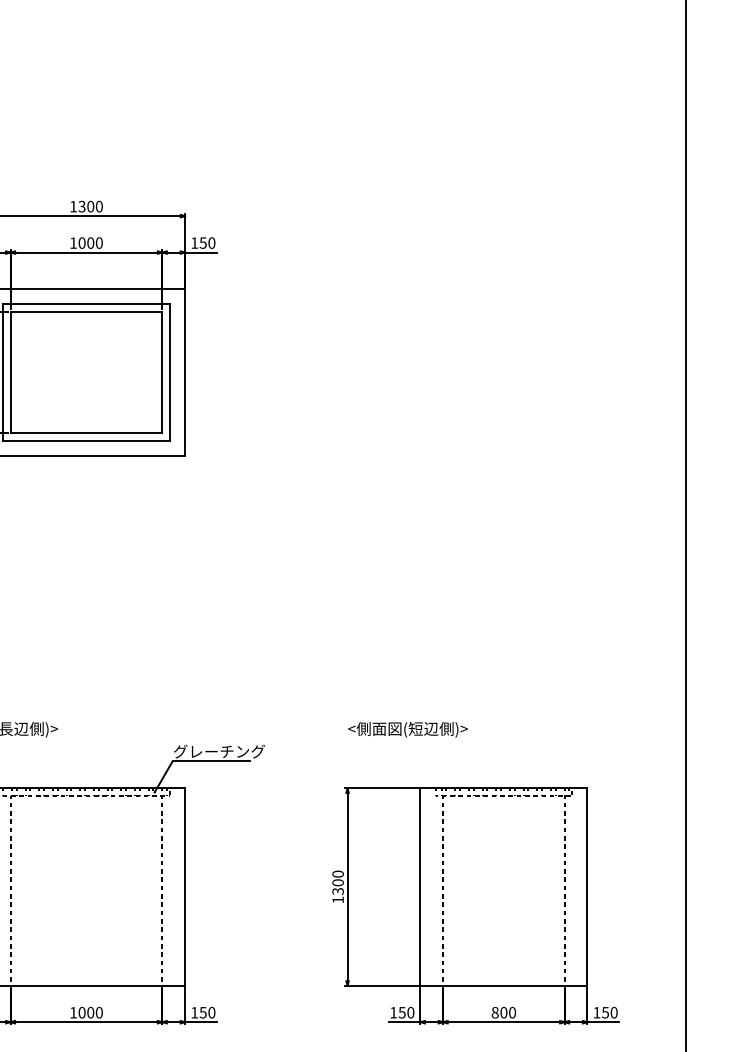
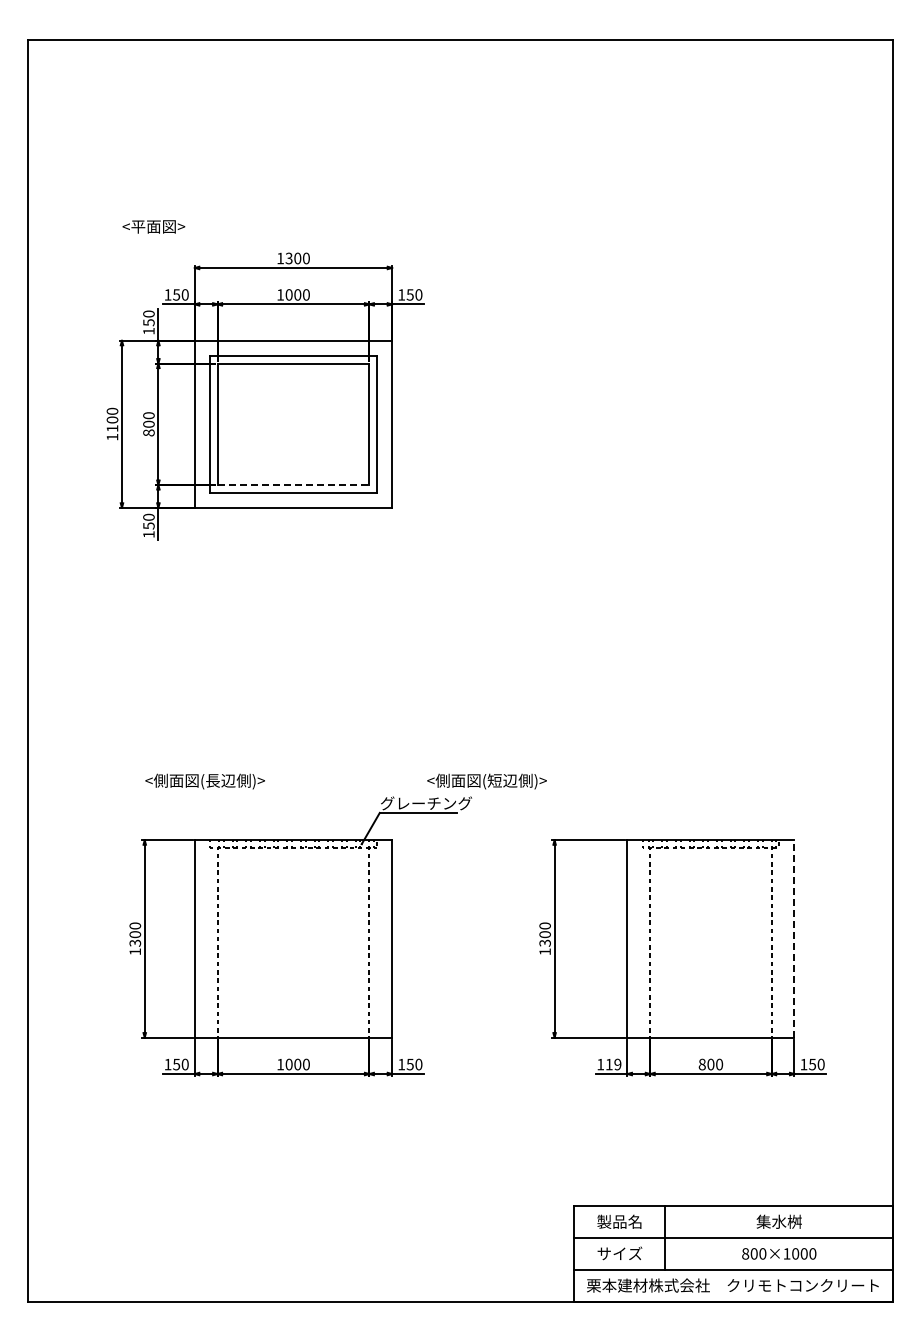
line: (86, 433) -> (293, 485), solid -> dashed
text: (407, 729) -> (486, 781), moved
line: (587, 886) -> (794, 938), solid -> dashed
text: (406, 1012) -> (613, 1064), 150 -> 119

